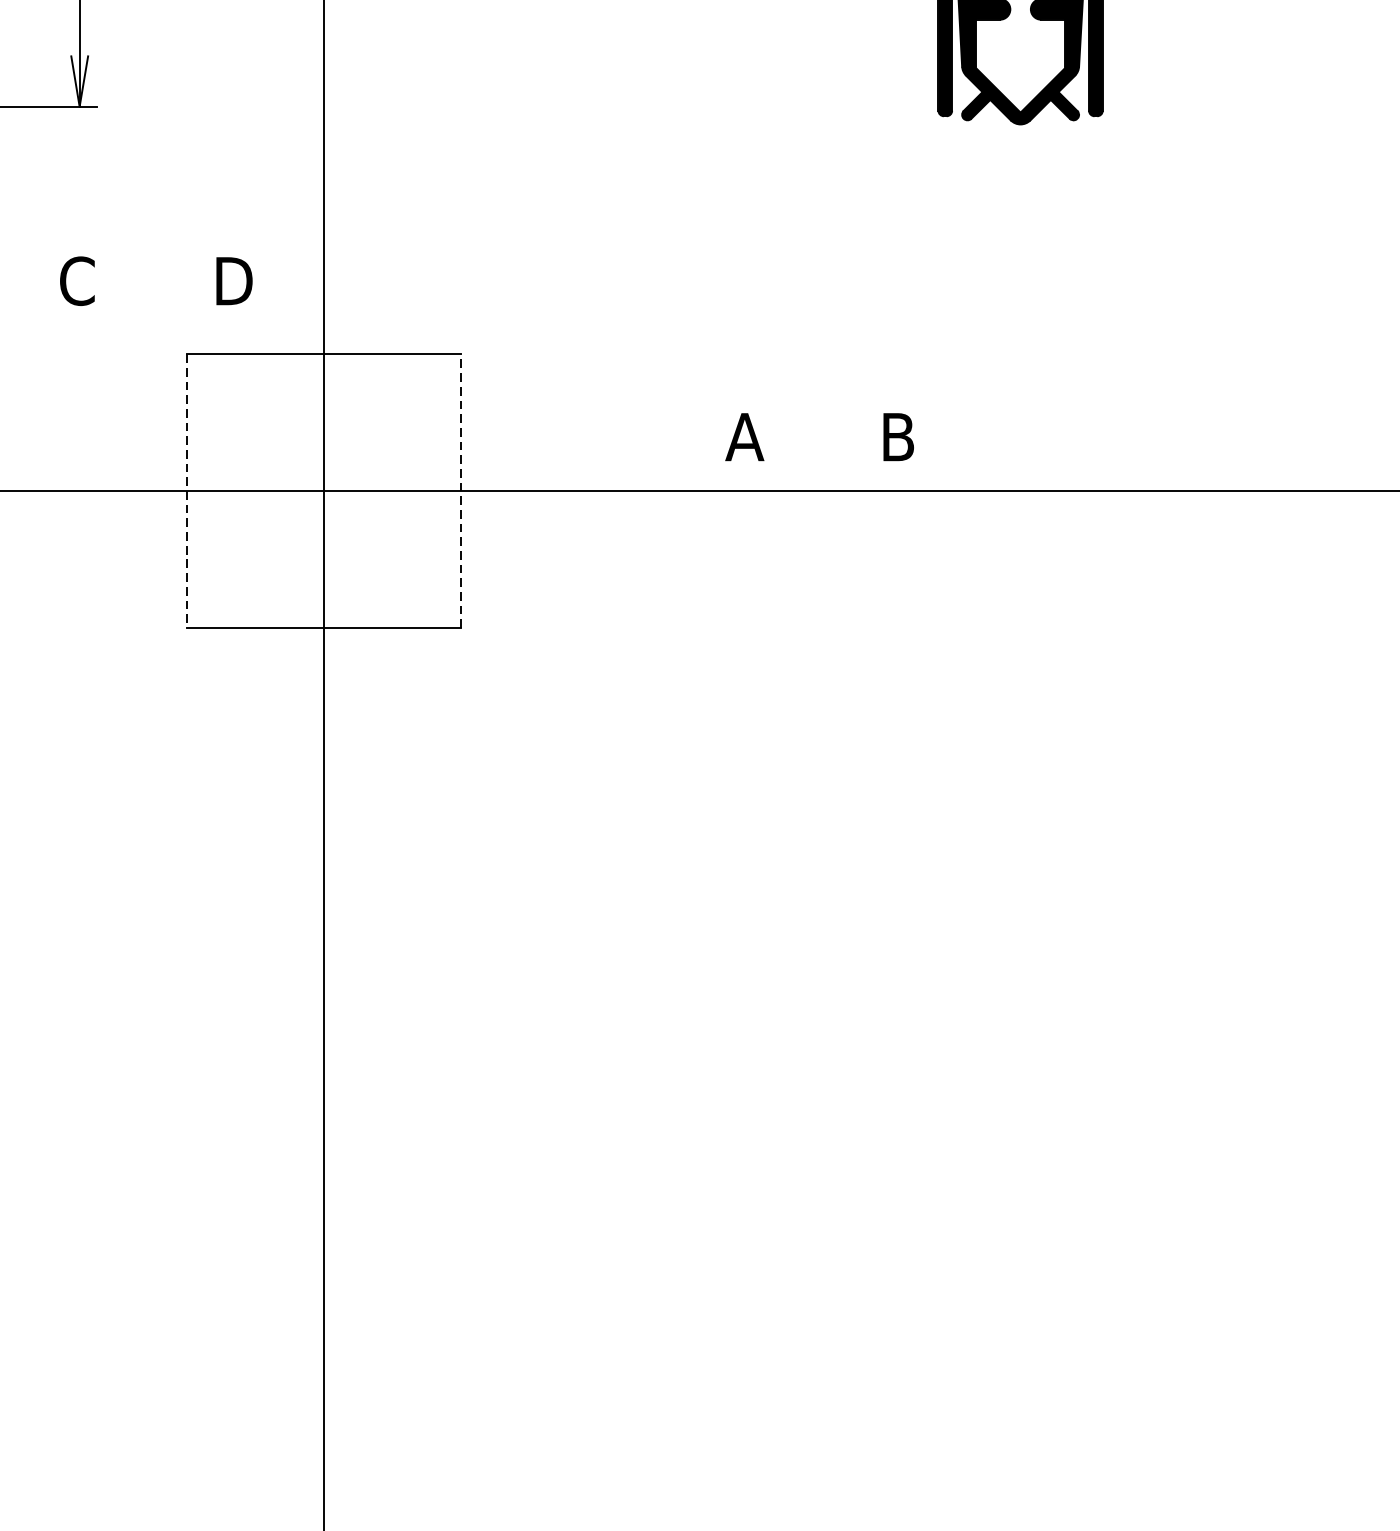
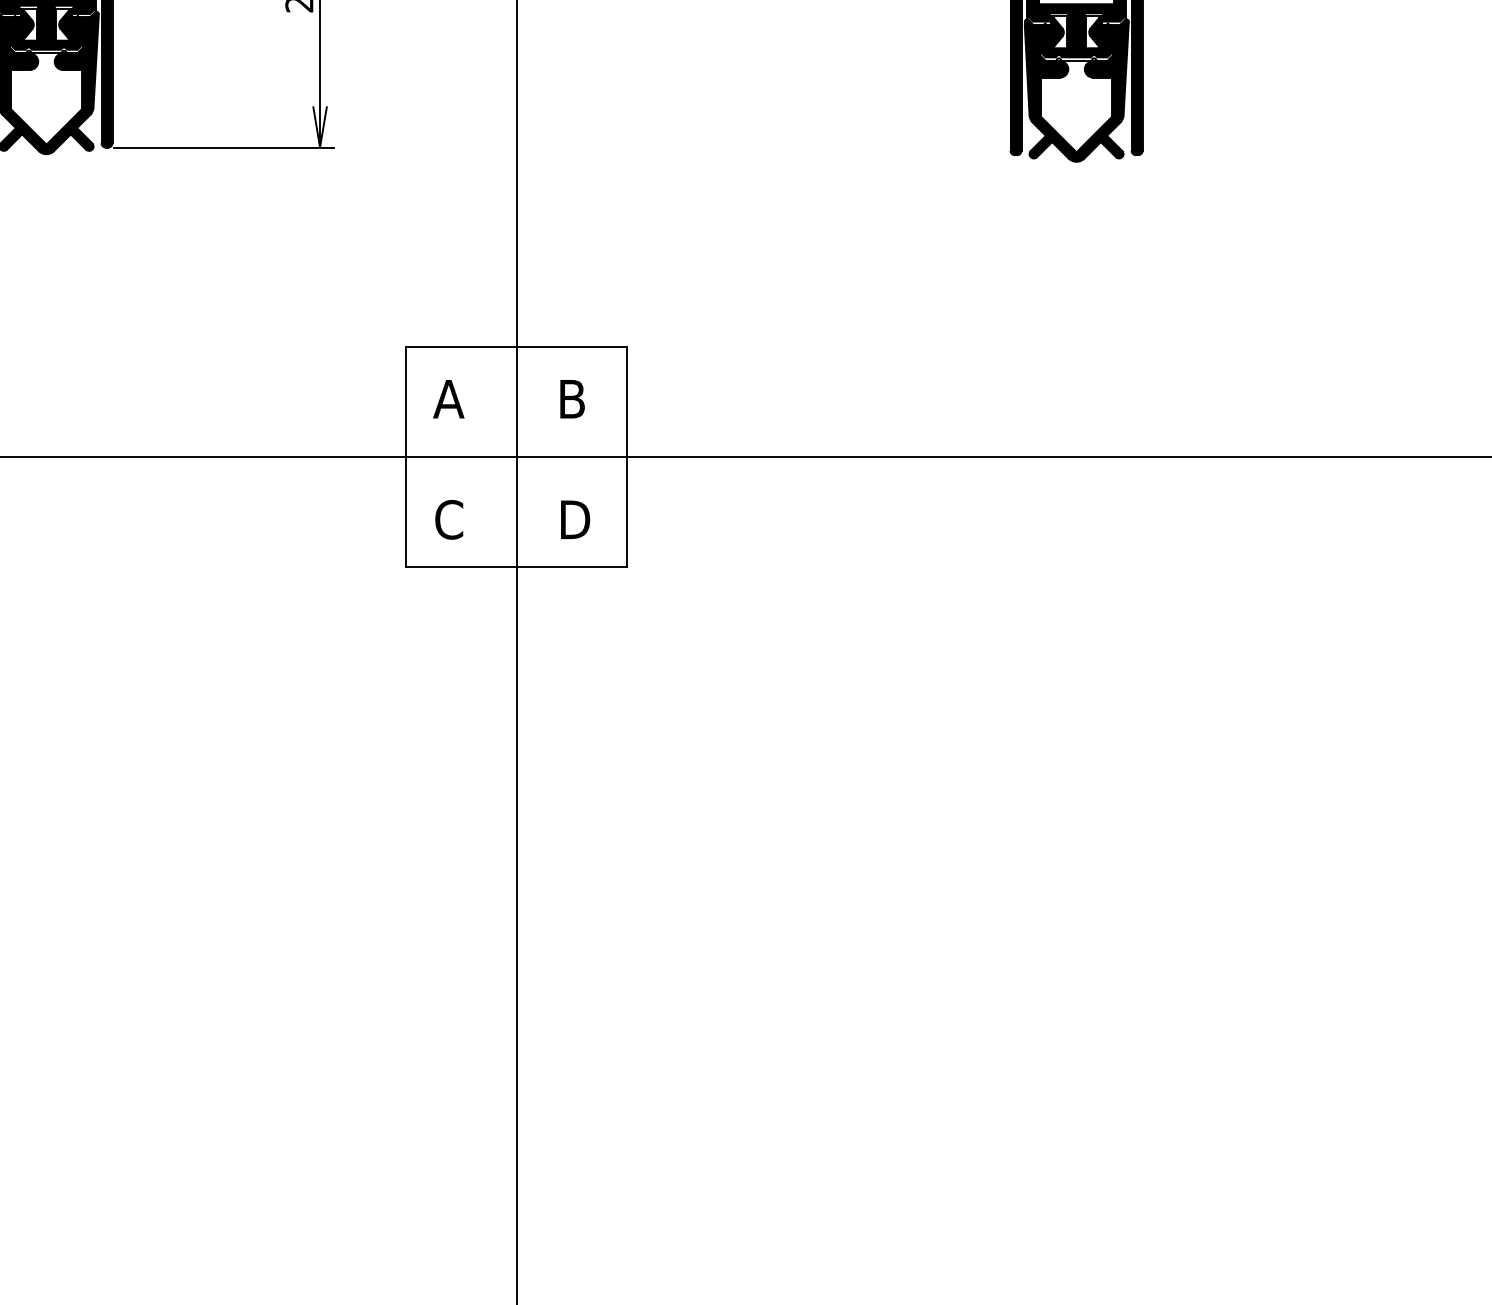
text: (156, 280) -> (512, 519), moved
text: (819, 437) -> (508, 399), moved
line: (460, 490) -> (626, 456), dashed -> solid
line: (187, 492) -> (406, 457), dashed -> solid

